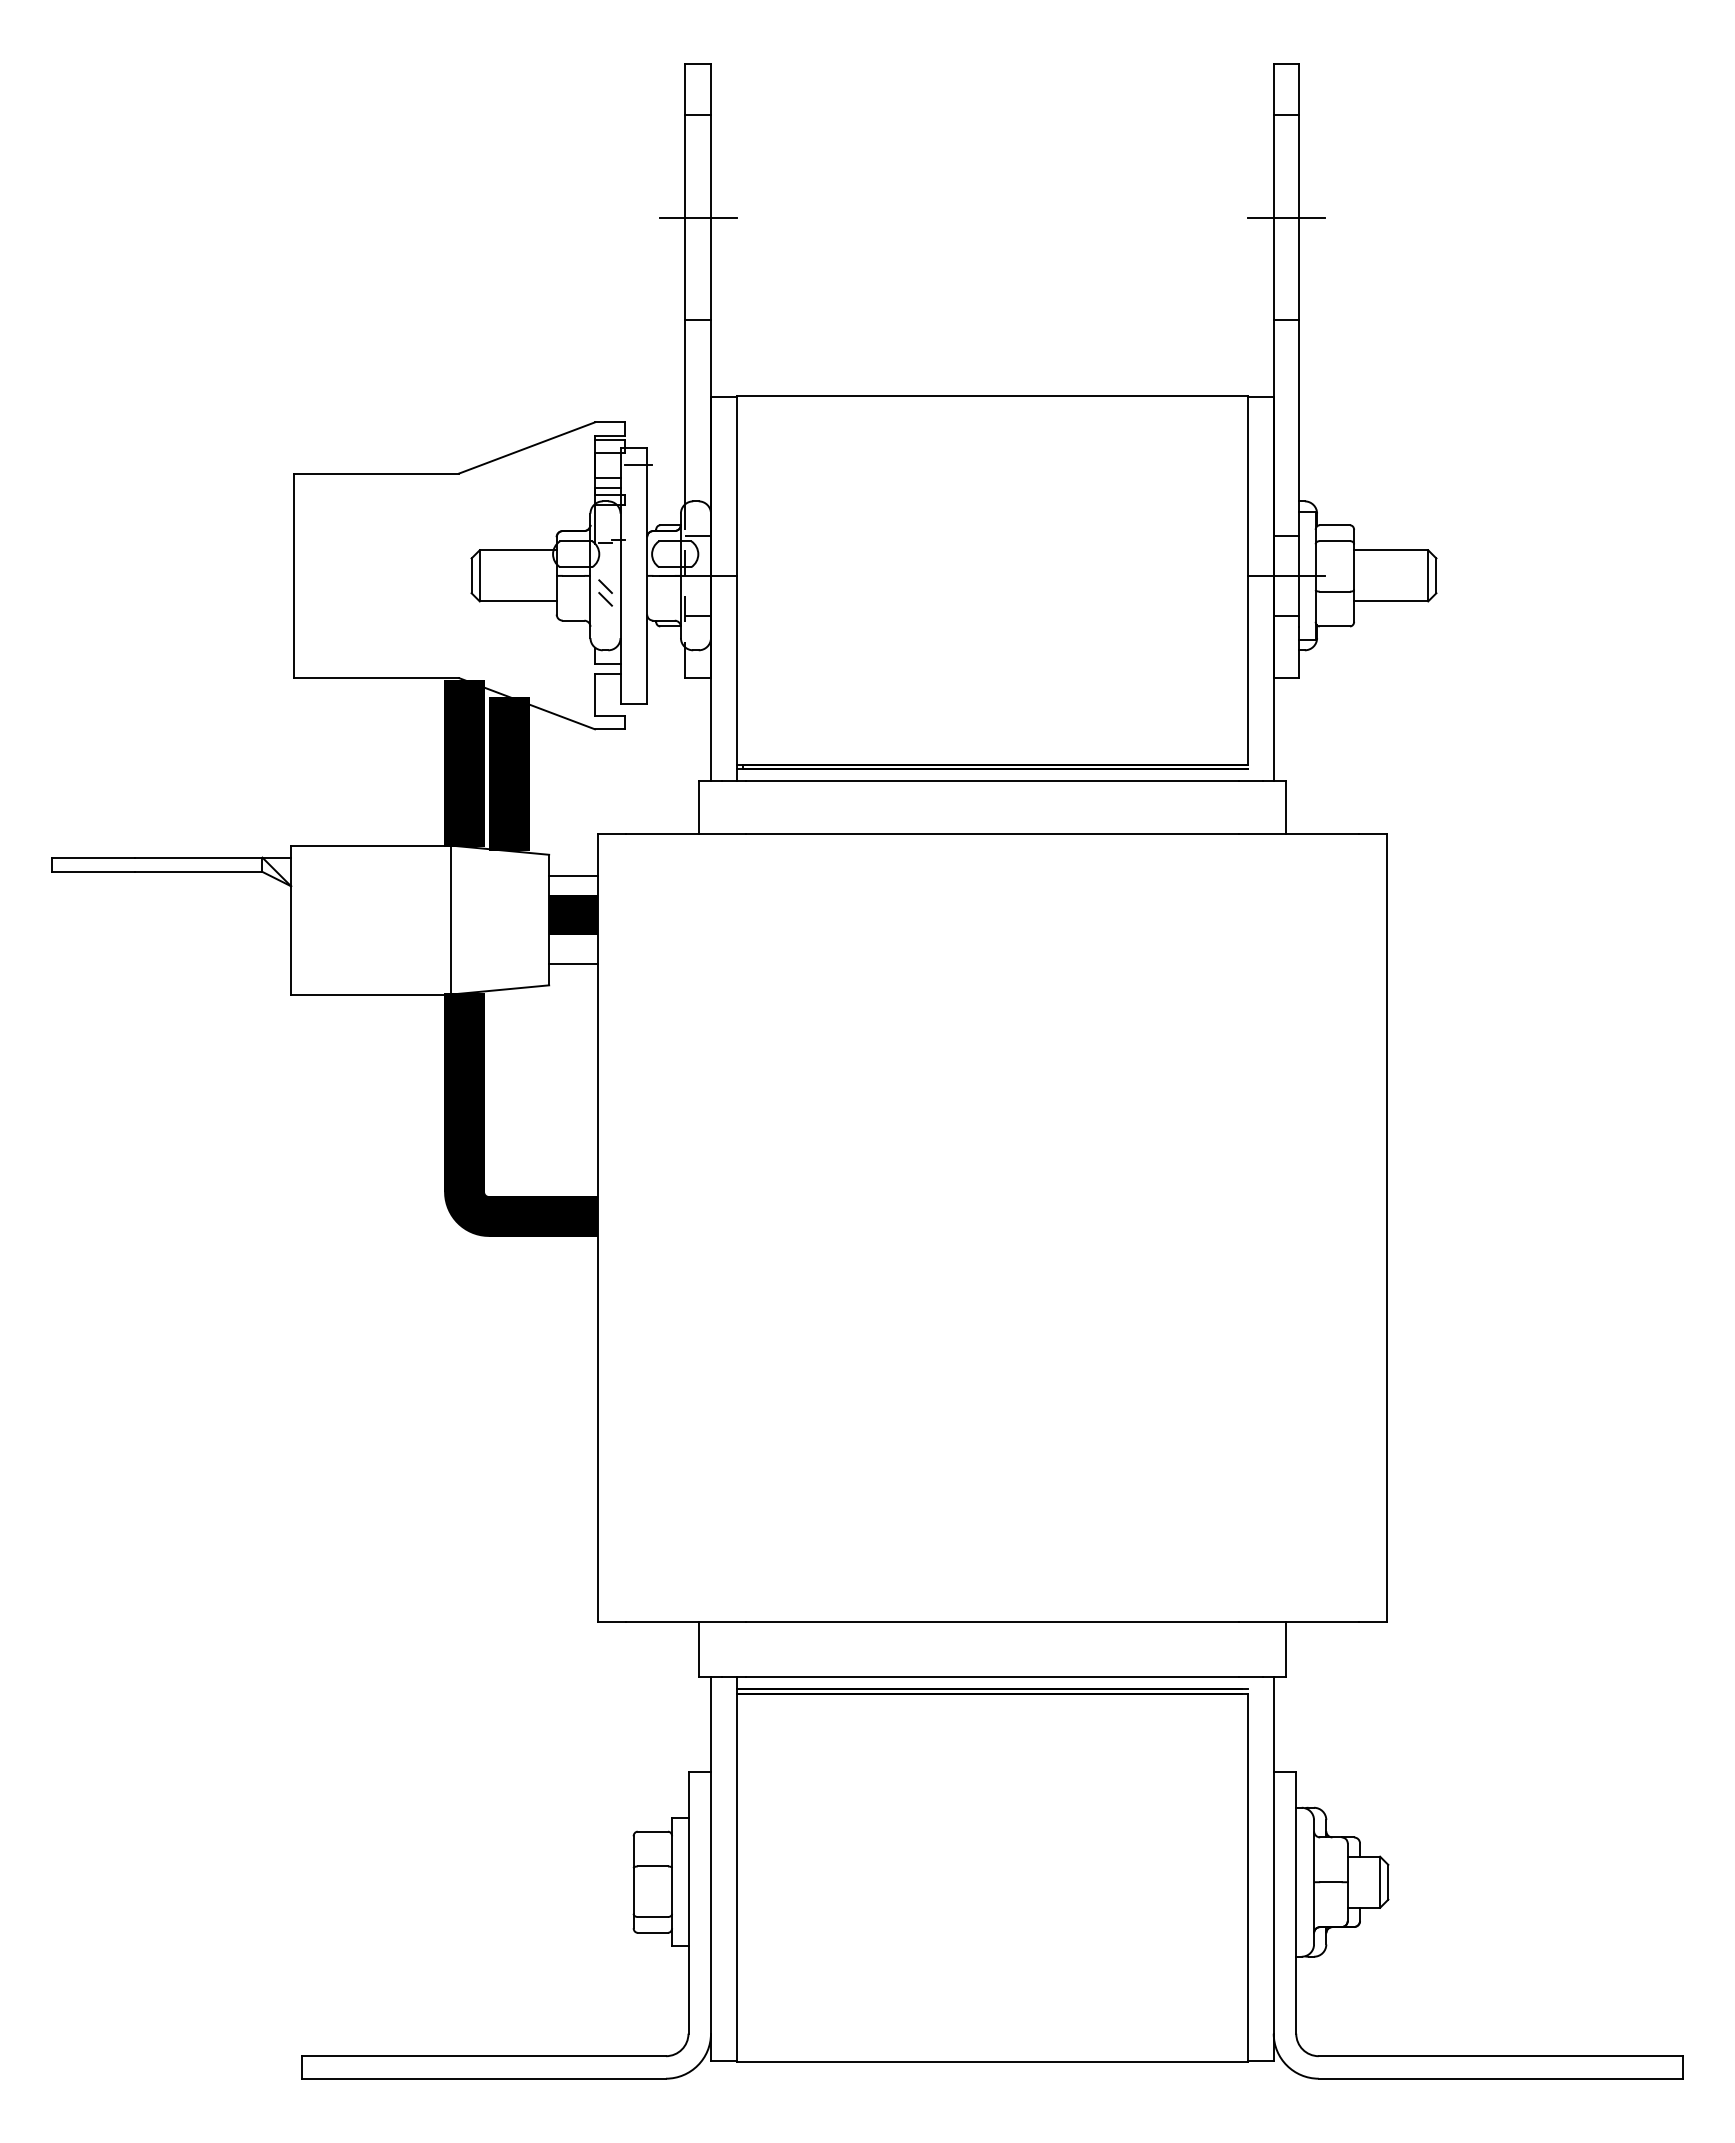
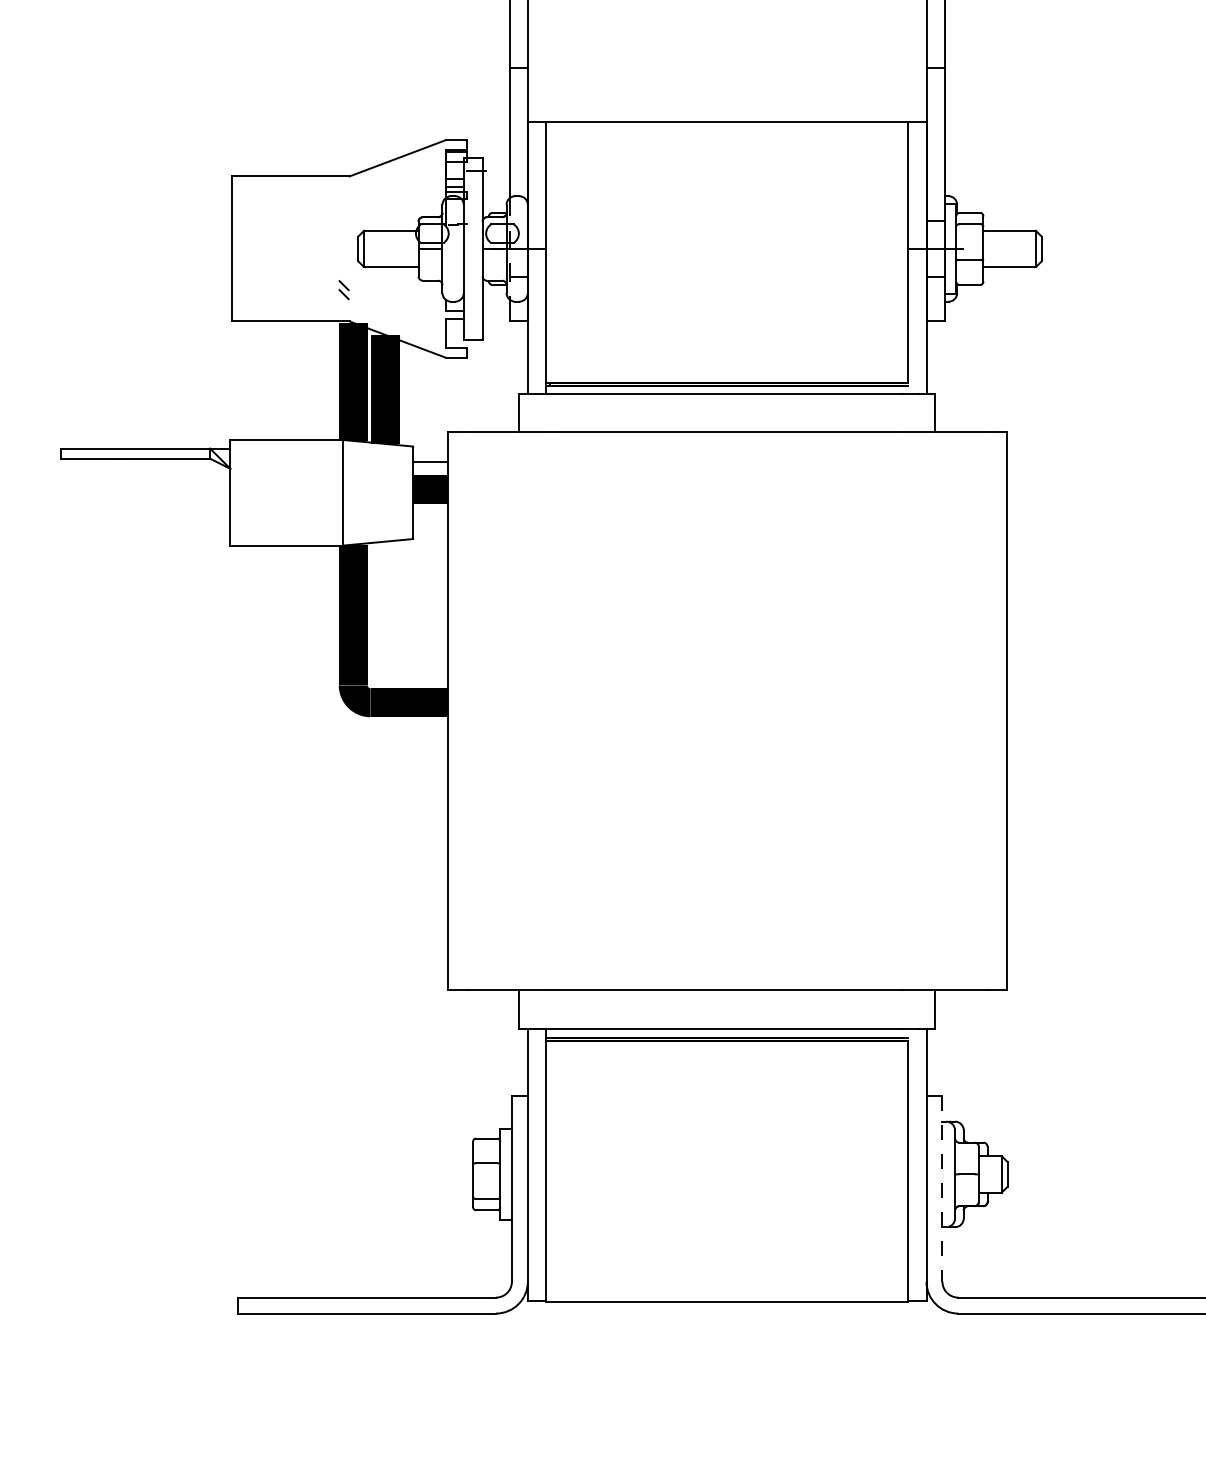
line: (698, 535) -> (519, 220), removed
part: (605, 592) -> (344, 289), moved
line: (573, 964) -> (430, 524), removed
line: (1296, 1902) -> (942, 1188), solid -> dashed

